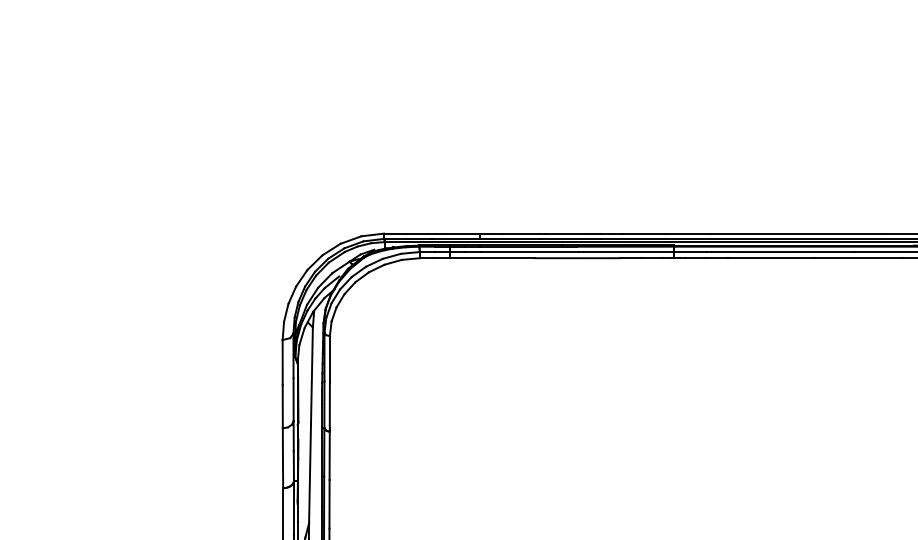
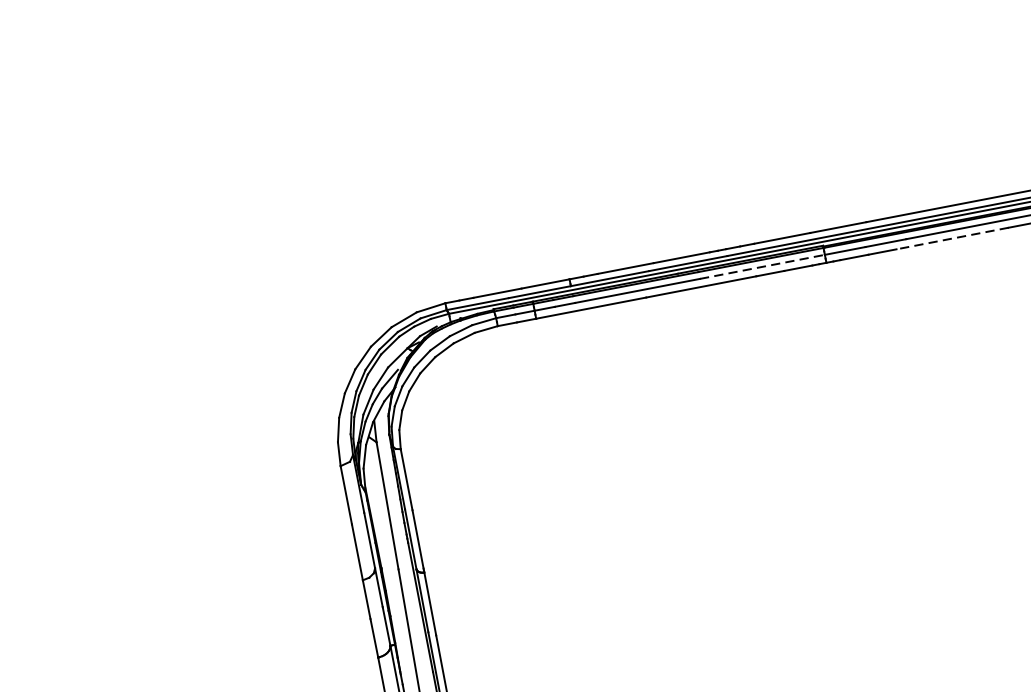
line: (626, 252) -> (763, 267), solid -> dashed
line: (771, 258) -> (952, 238), solid -> dashed

